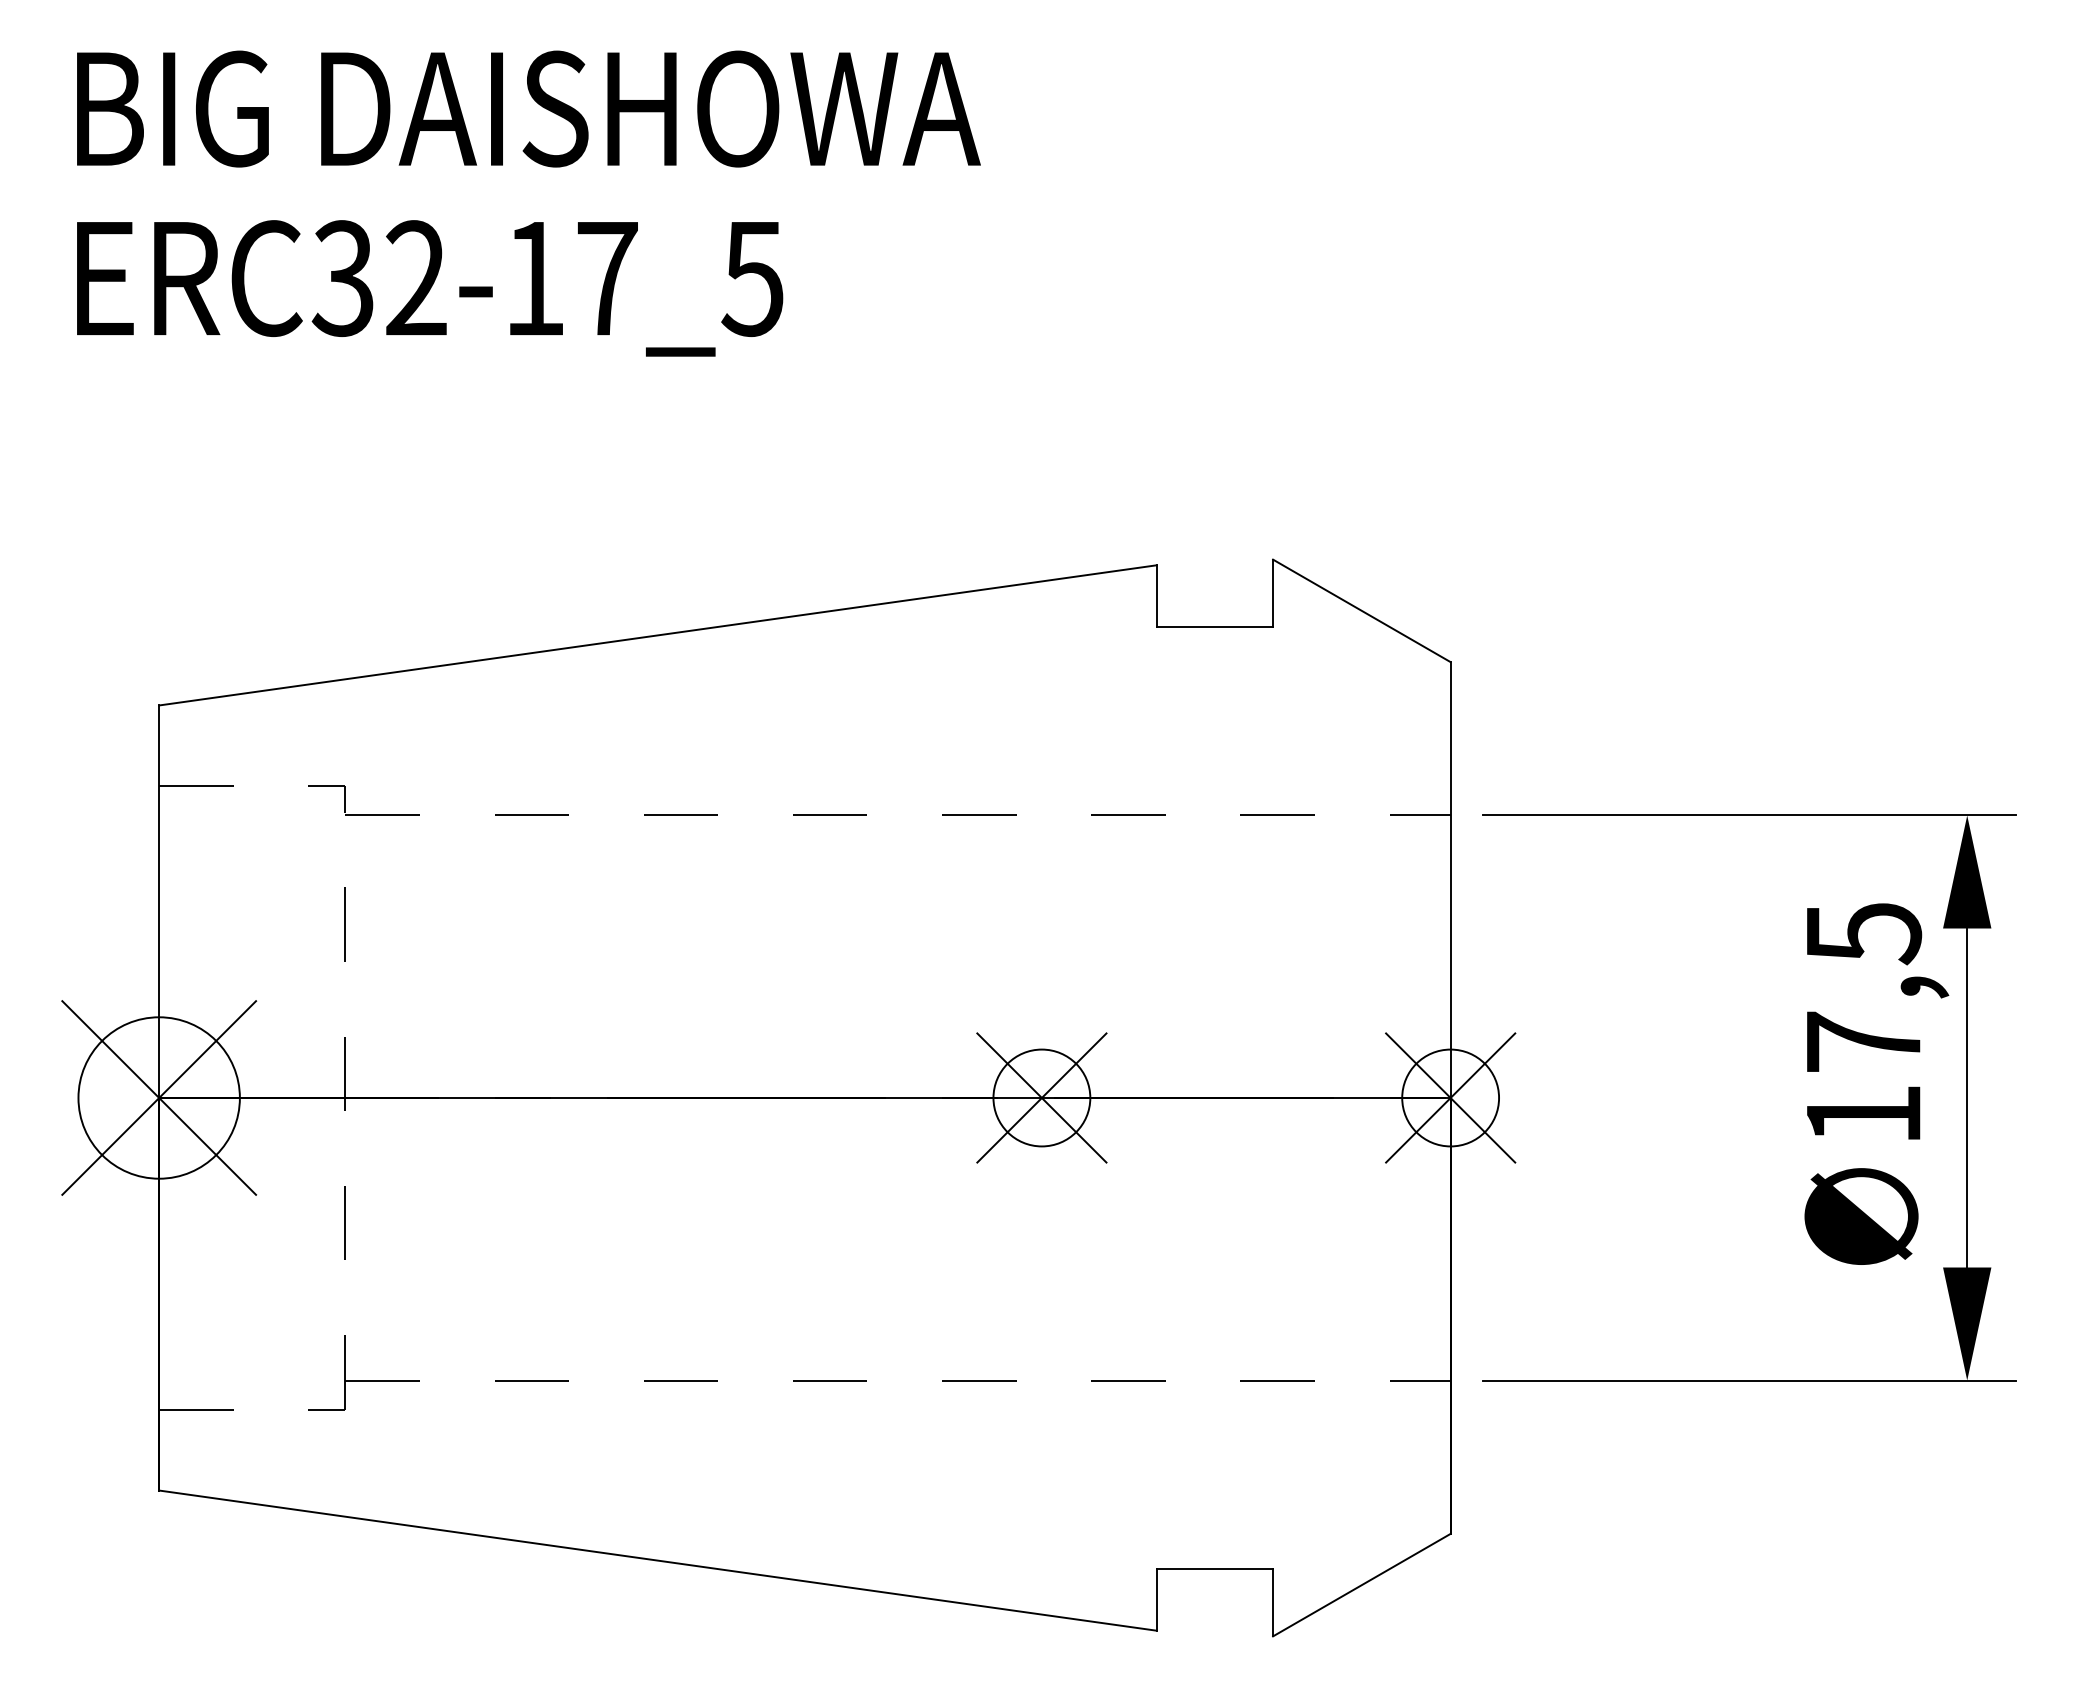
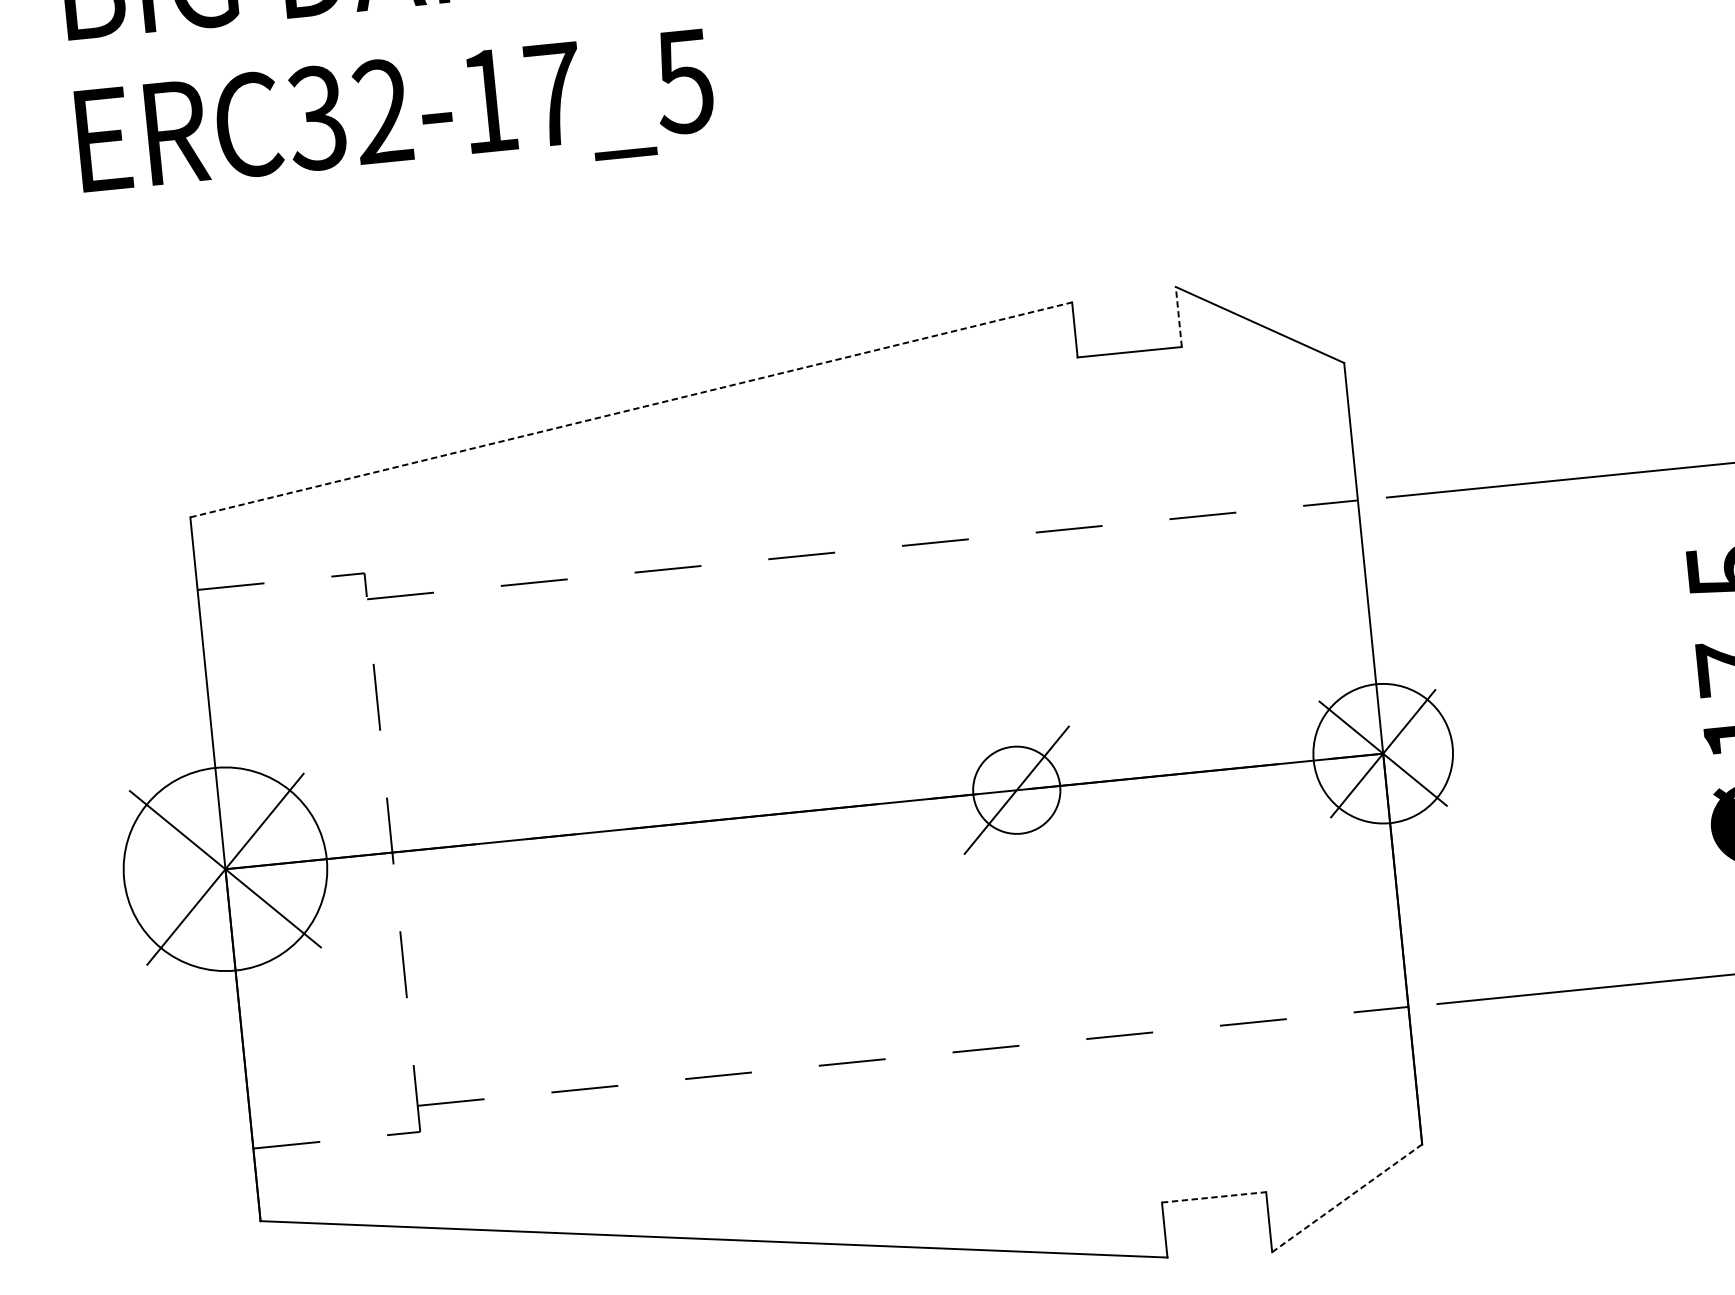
line: (1273, 592) -> (1179, 316), solid -> dashed
line: (658, 635) -> (631, 409), solid -> dashed
circle: (158, 1097) -> (224, 868), size x1.4
line: (1041, 1097) -> (1016, 789), removed
circle: (1450, 1097) -> (1383, 753), size x1.6
line: (1215, 1569) -> (1214, 1197), solid -> dashed
line: (1361, 1585) -> (1346, 1198), solid -> dashed

